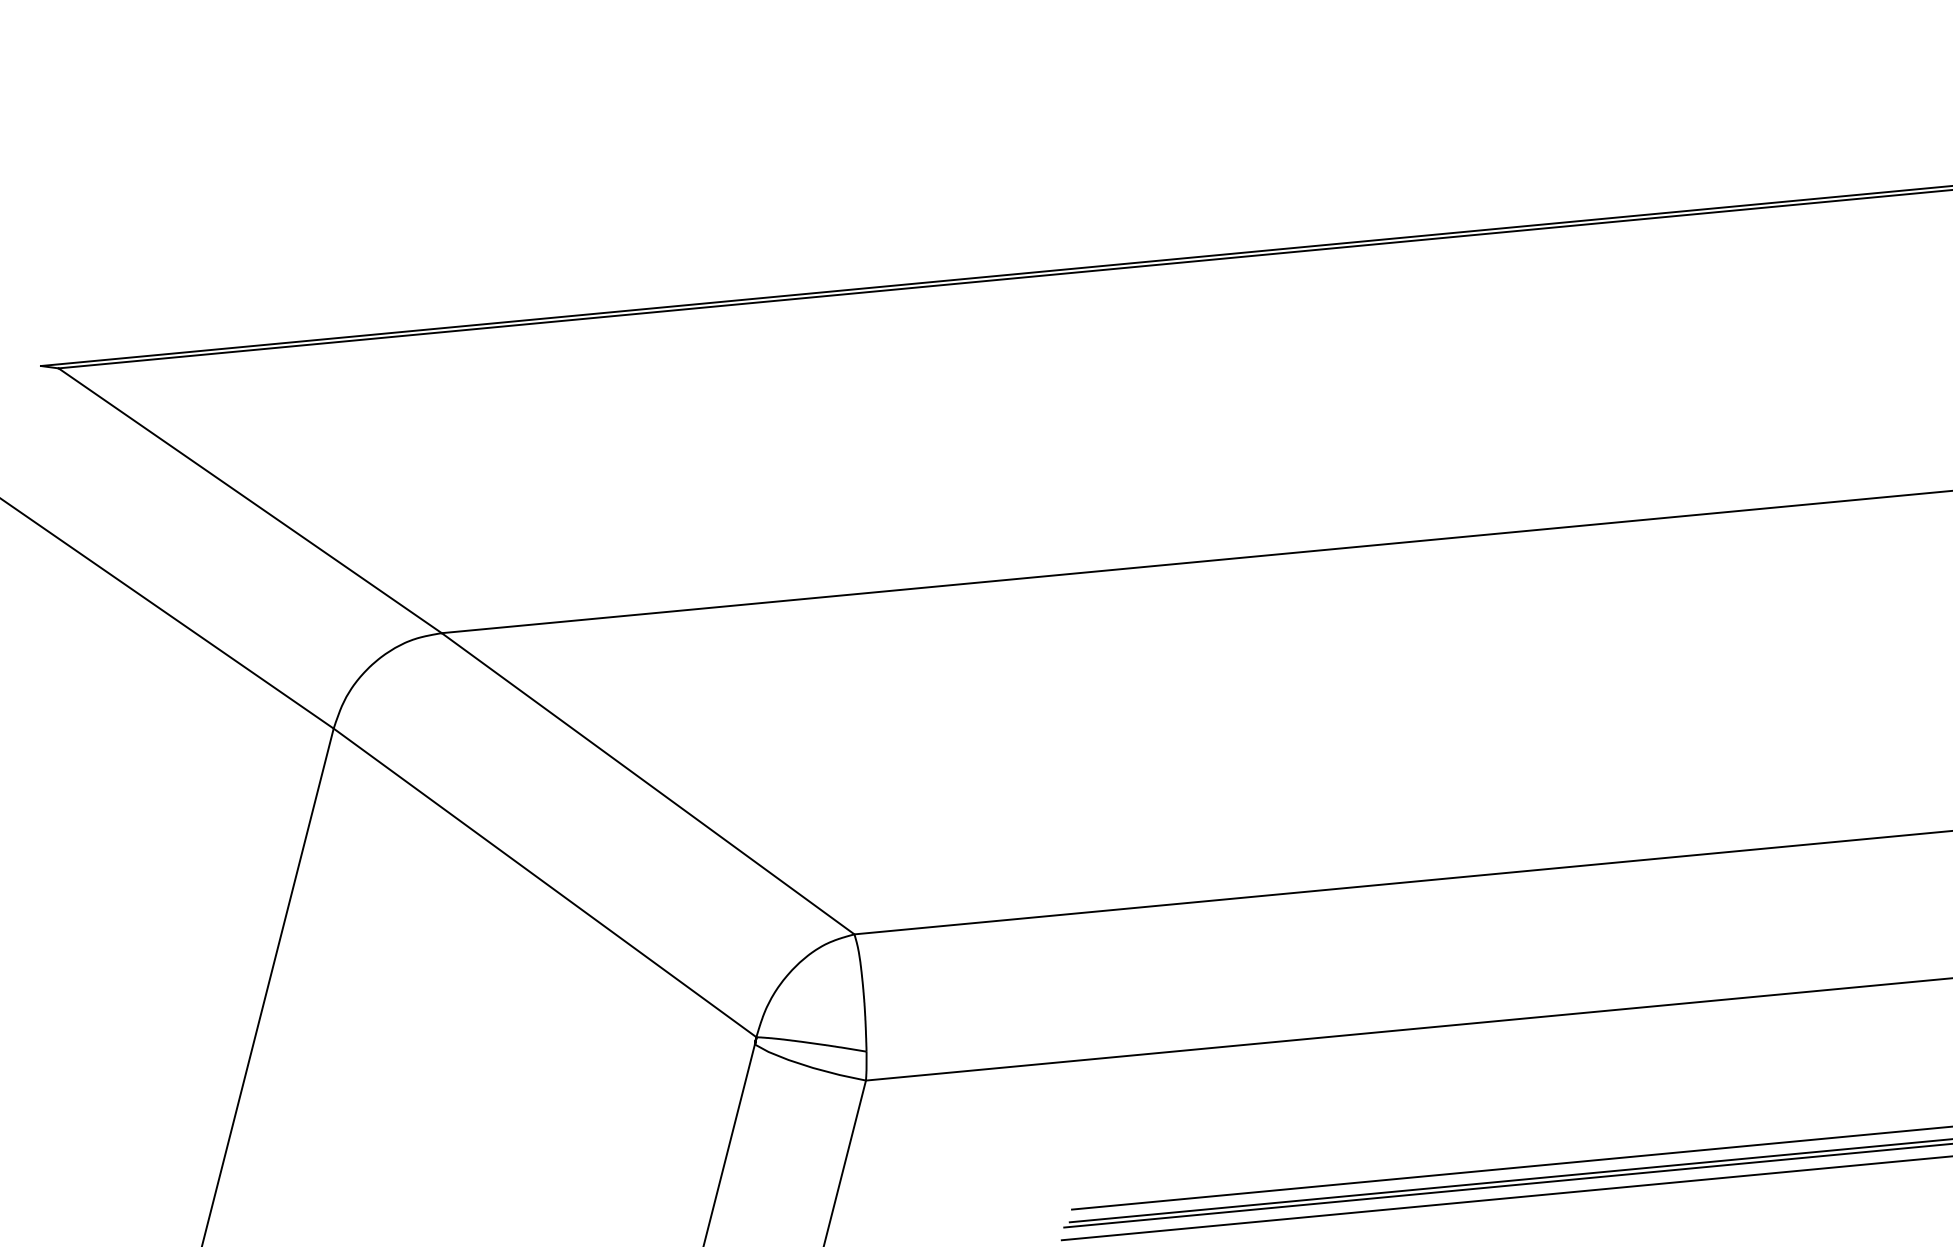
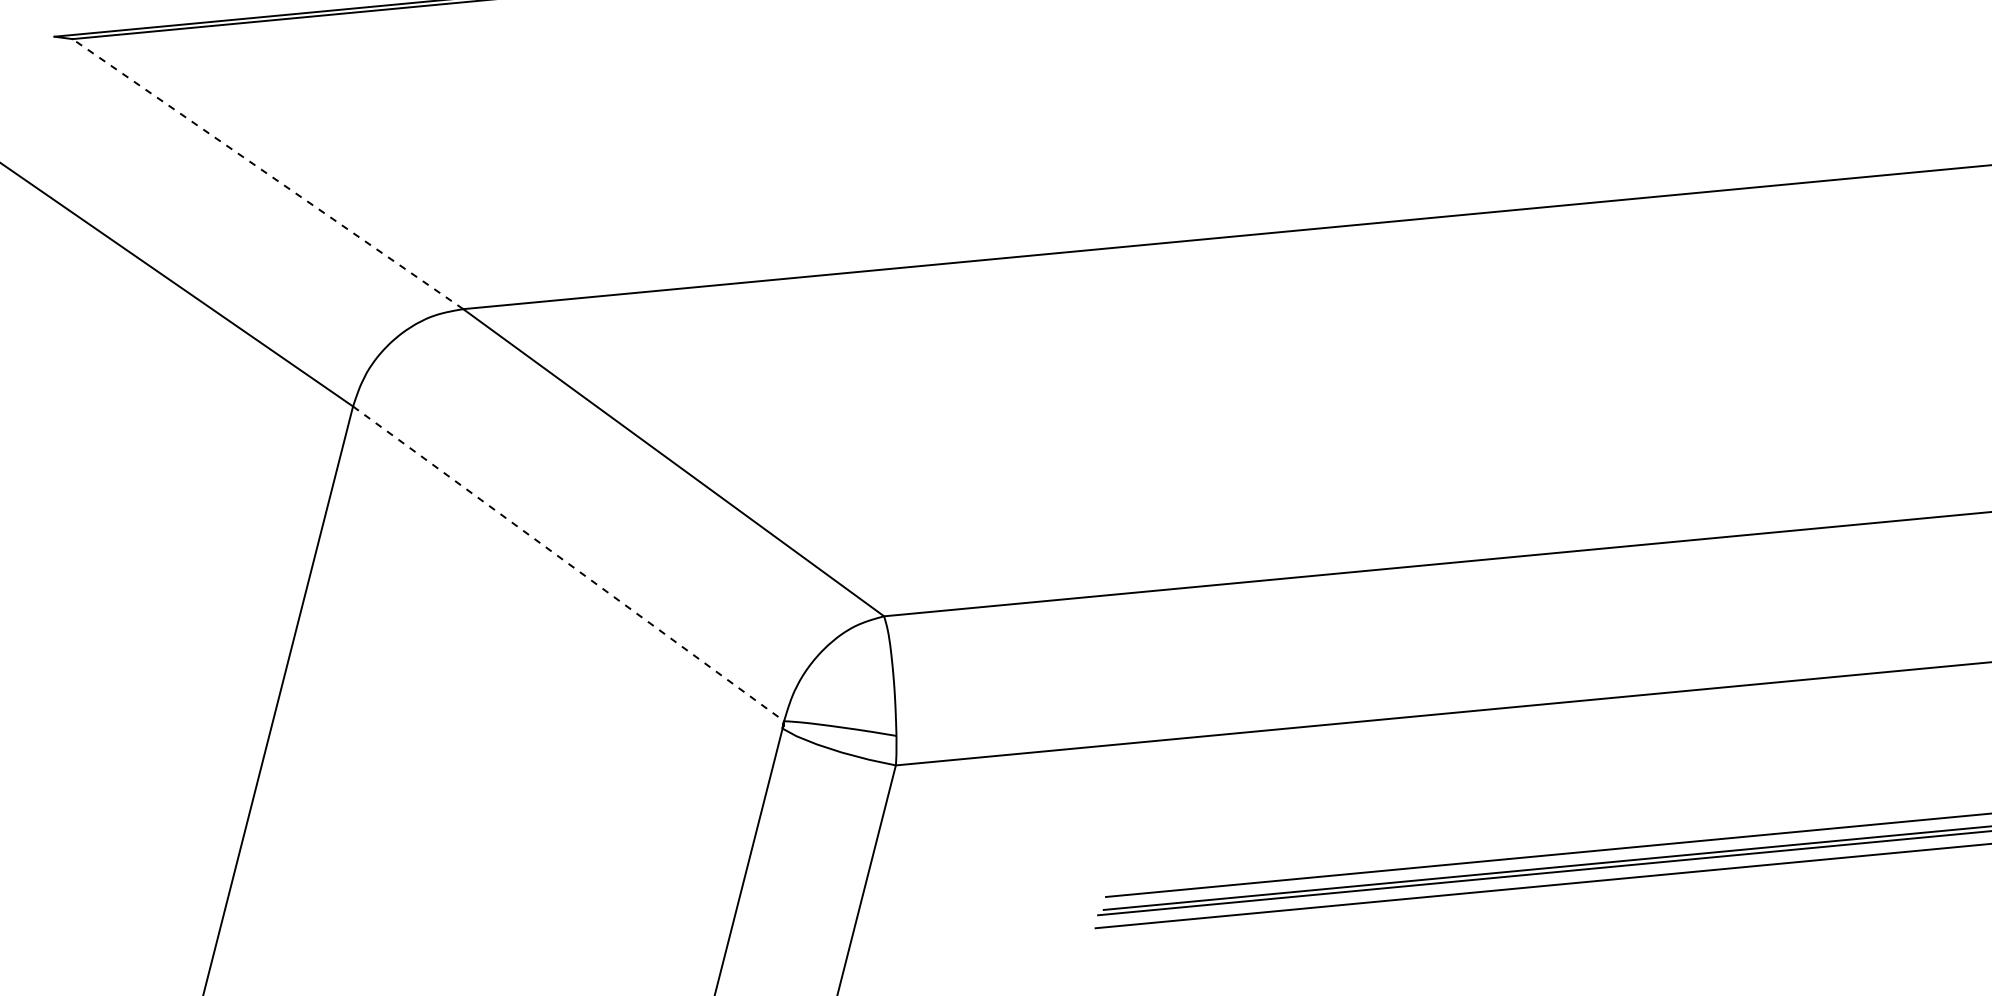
line: (250, 500) -> (268, 173), solid -> dashed
line: (545, 882) -> (569, 563), solid -> dashed

